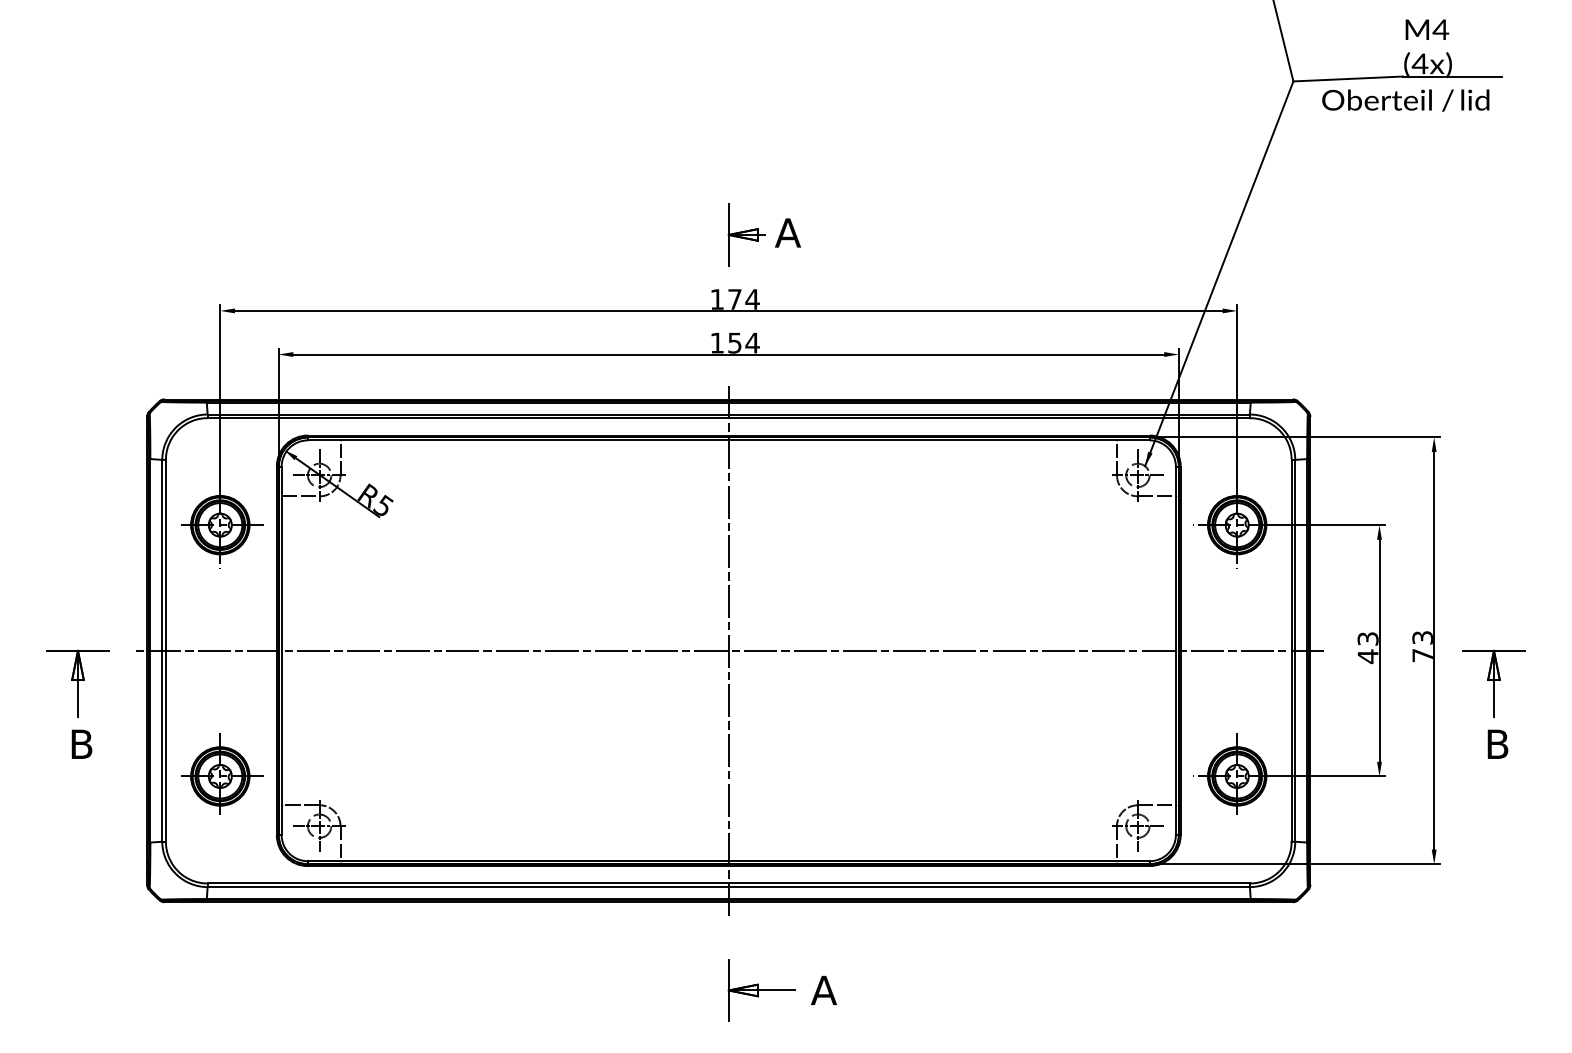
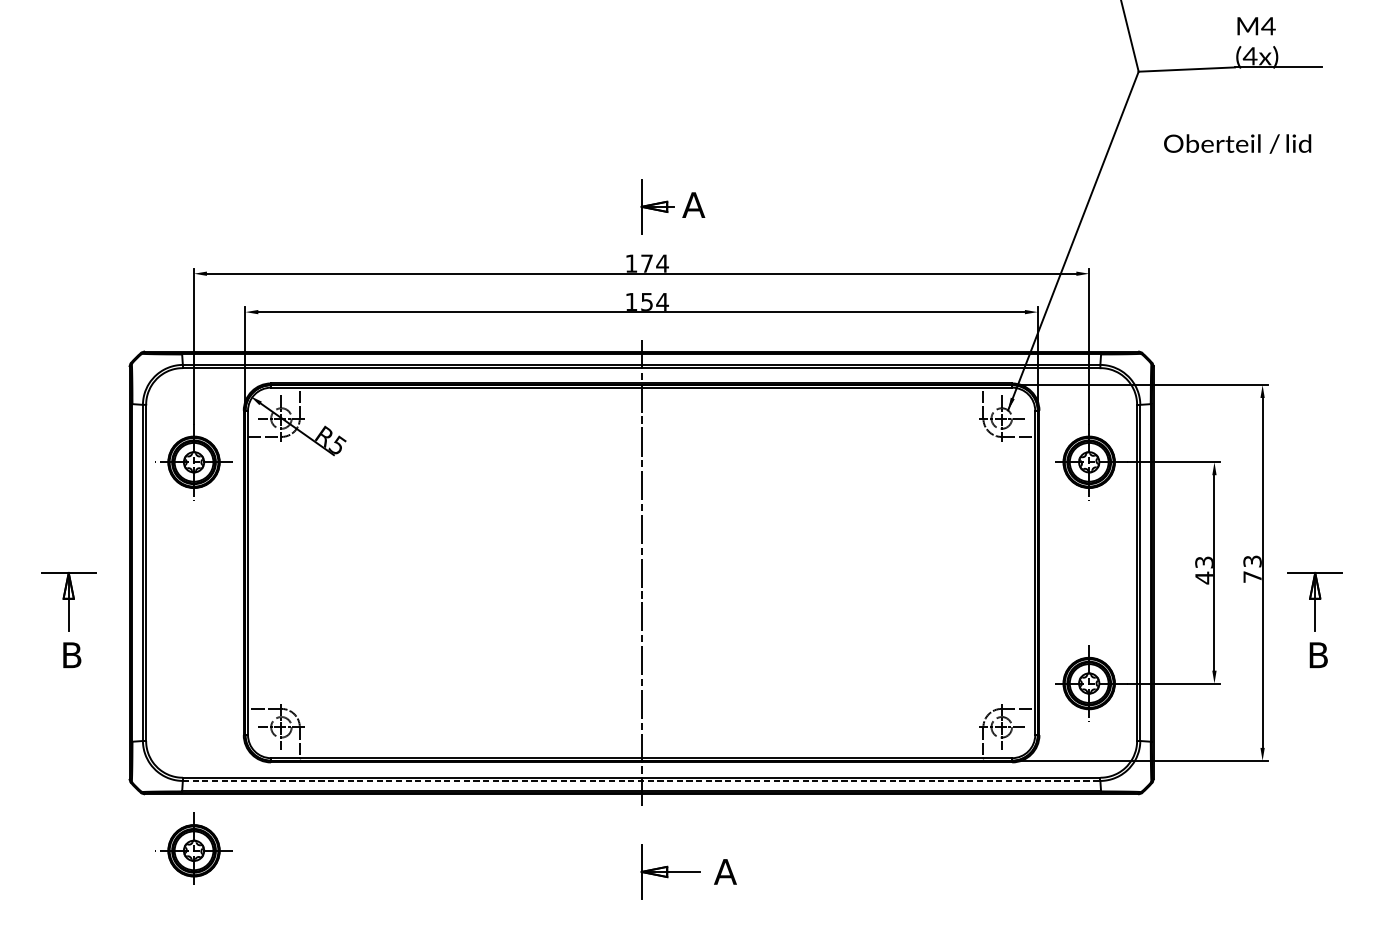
text: (1405, 100) -> (1237, 143), moved
line: (729, 650) -> (642, 572), removed
part: (222, 773) -> (195, 848), moved
line: (729, 887) -> (642, 781), solid -> dashed

